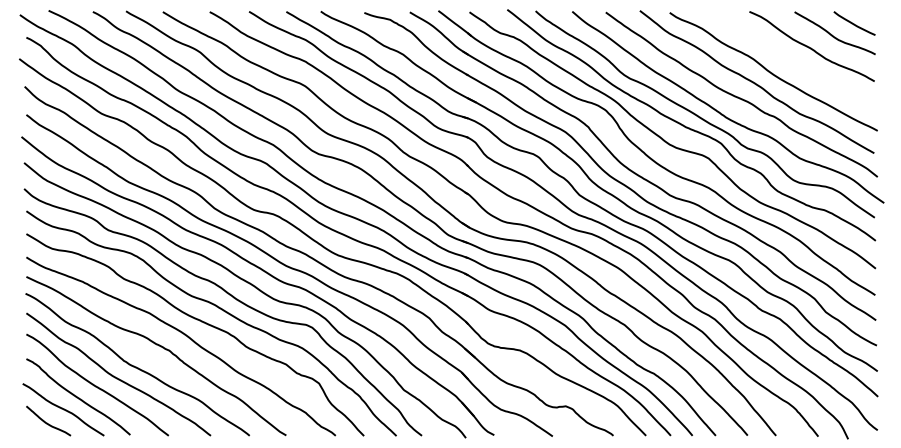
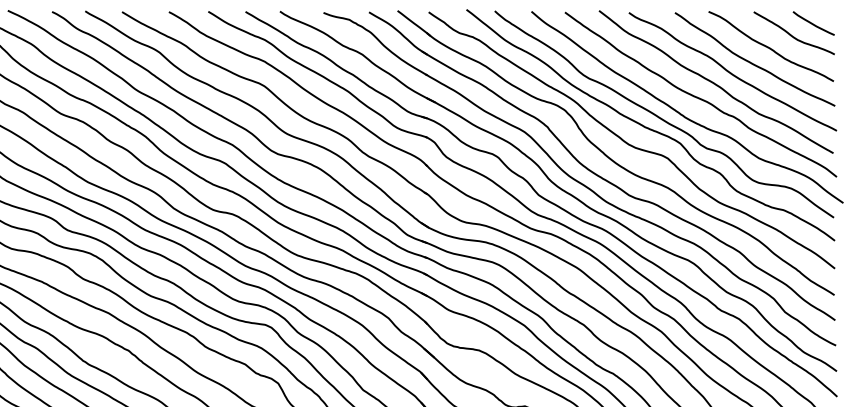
curve: (794, 63) -> (753, 63), added

